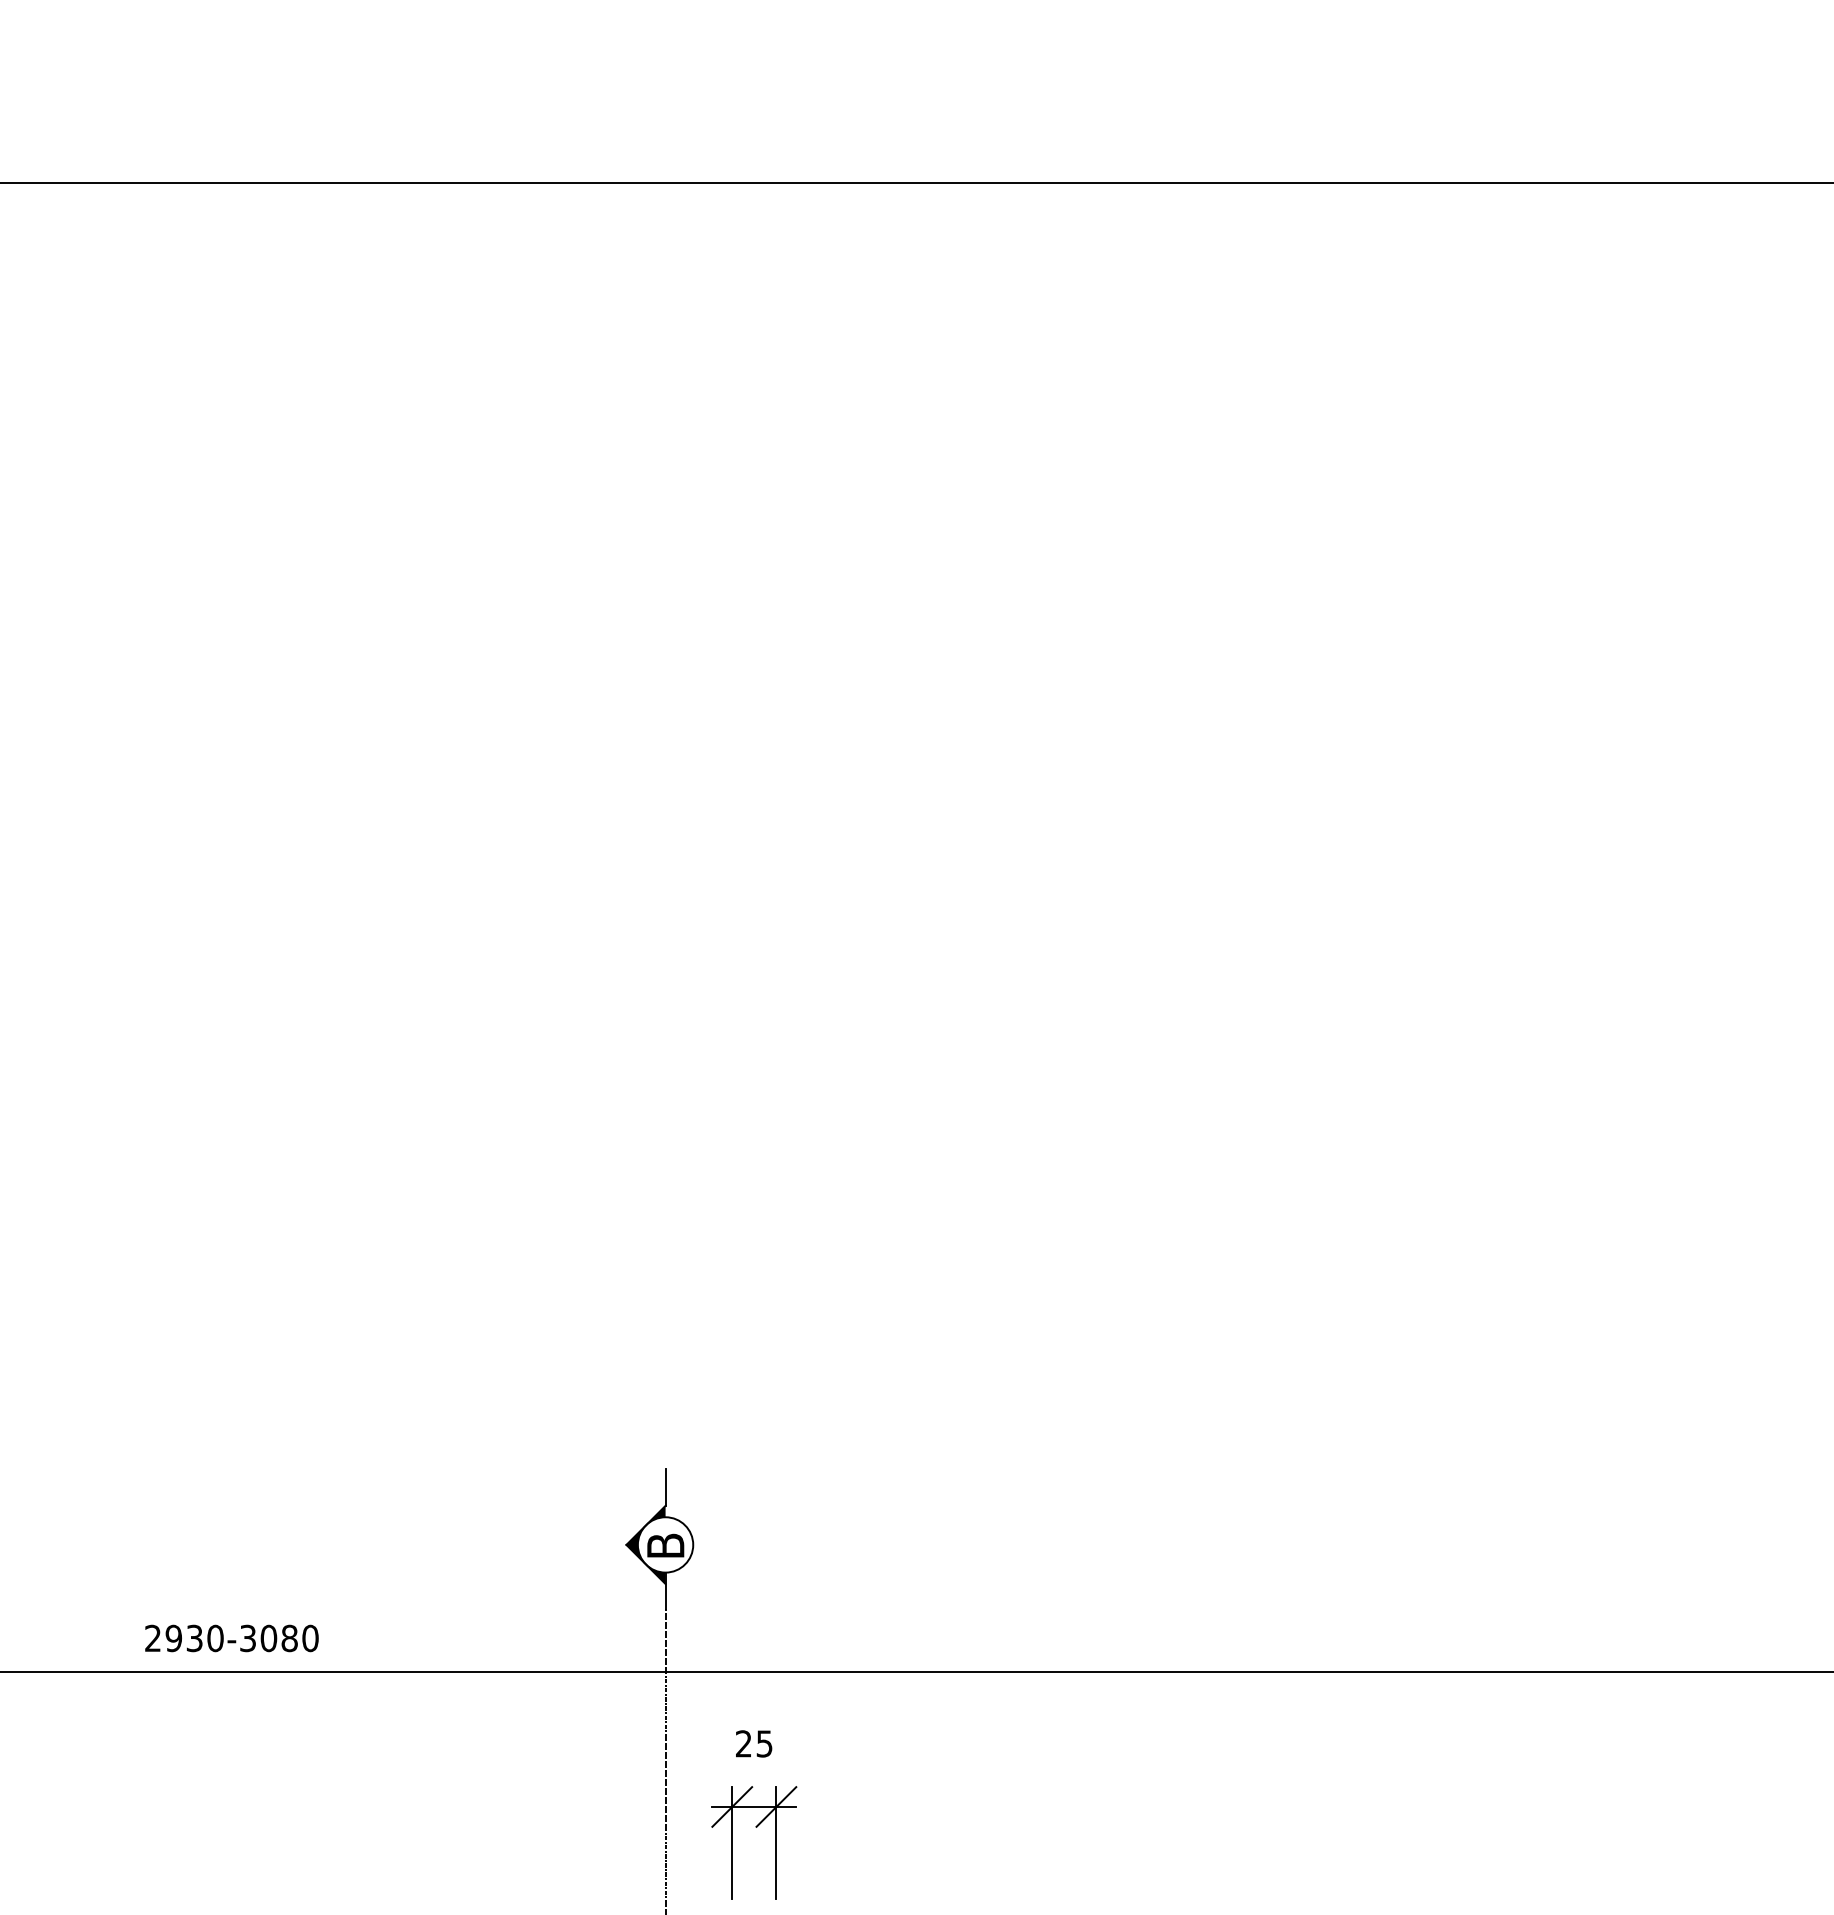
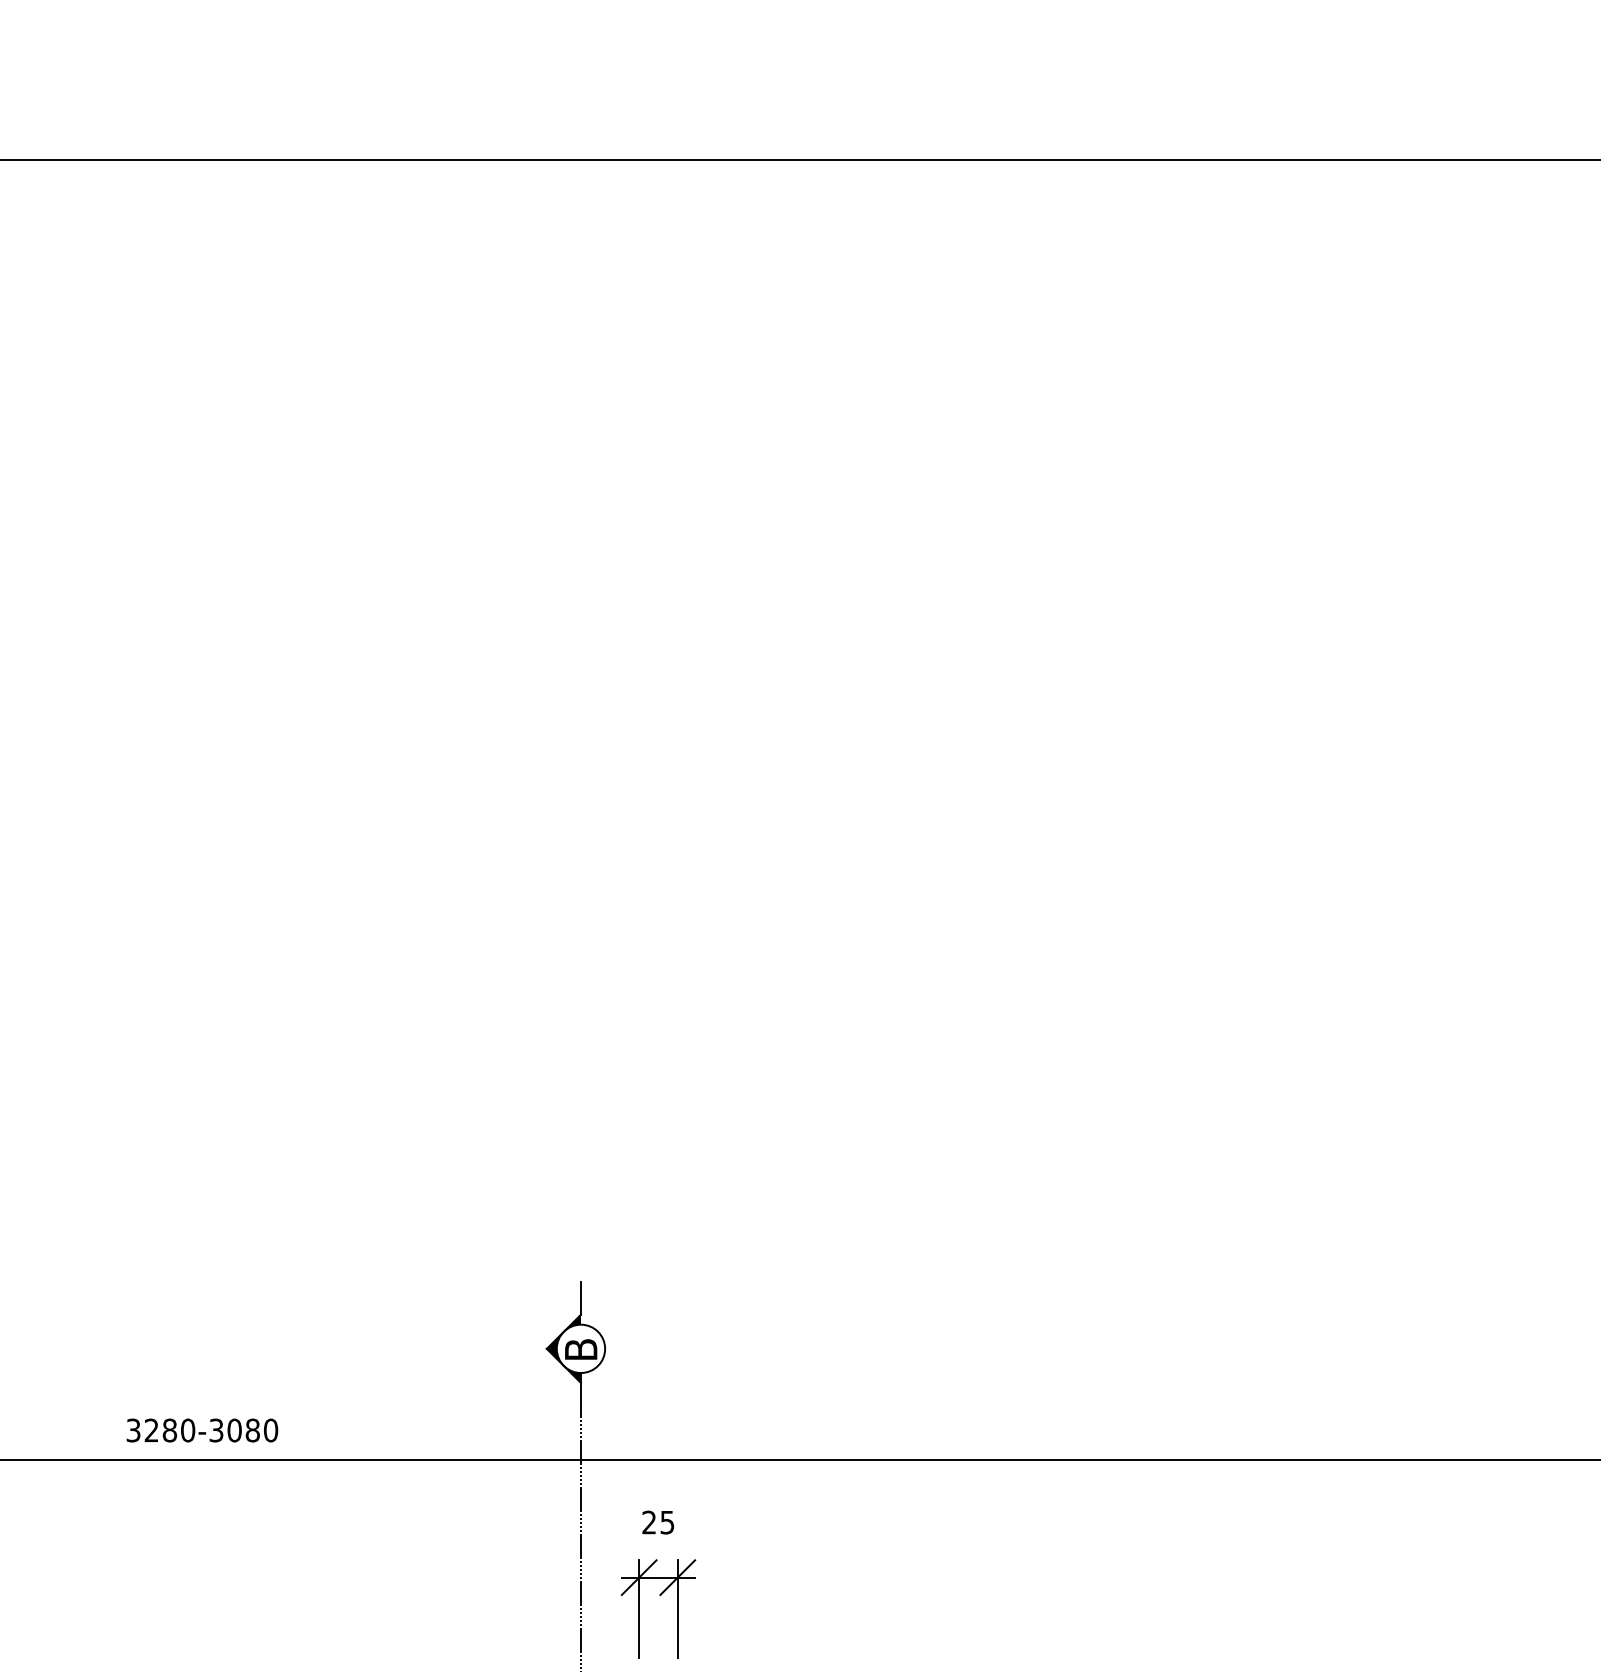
text: (173, 1638) -> (151, 1430), 2930-3080 -> 3280-3080

